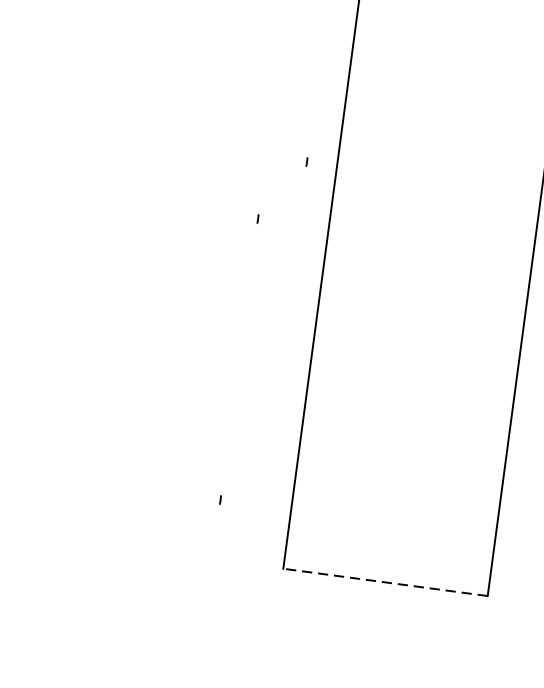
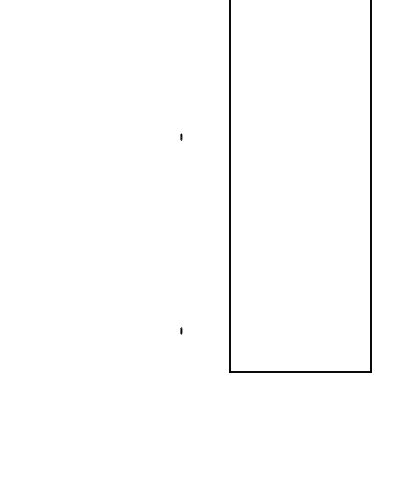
part: (307, 161) -> (209, 93), removed
line: (385, 581) -> (300, 371), dashed -> solid

